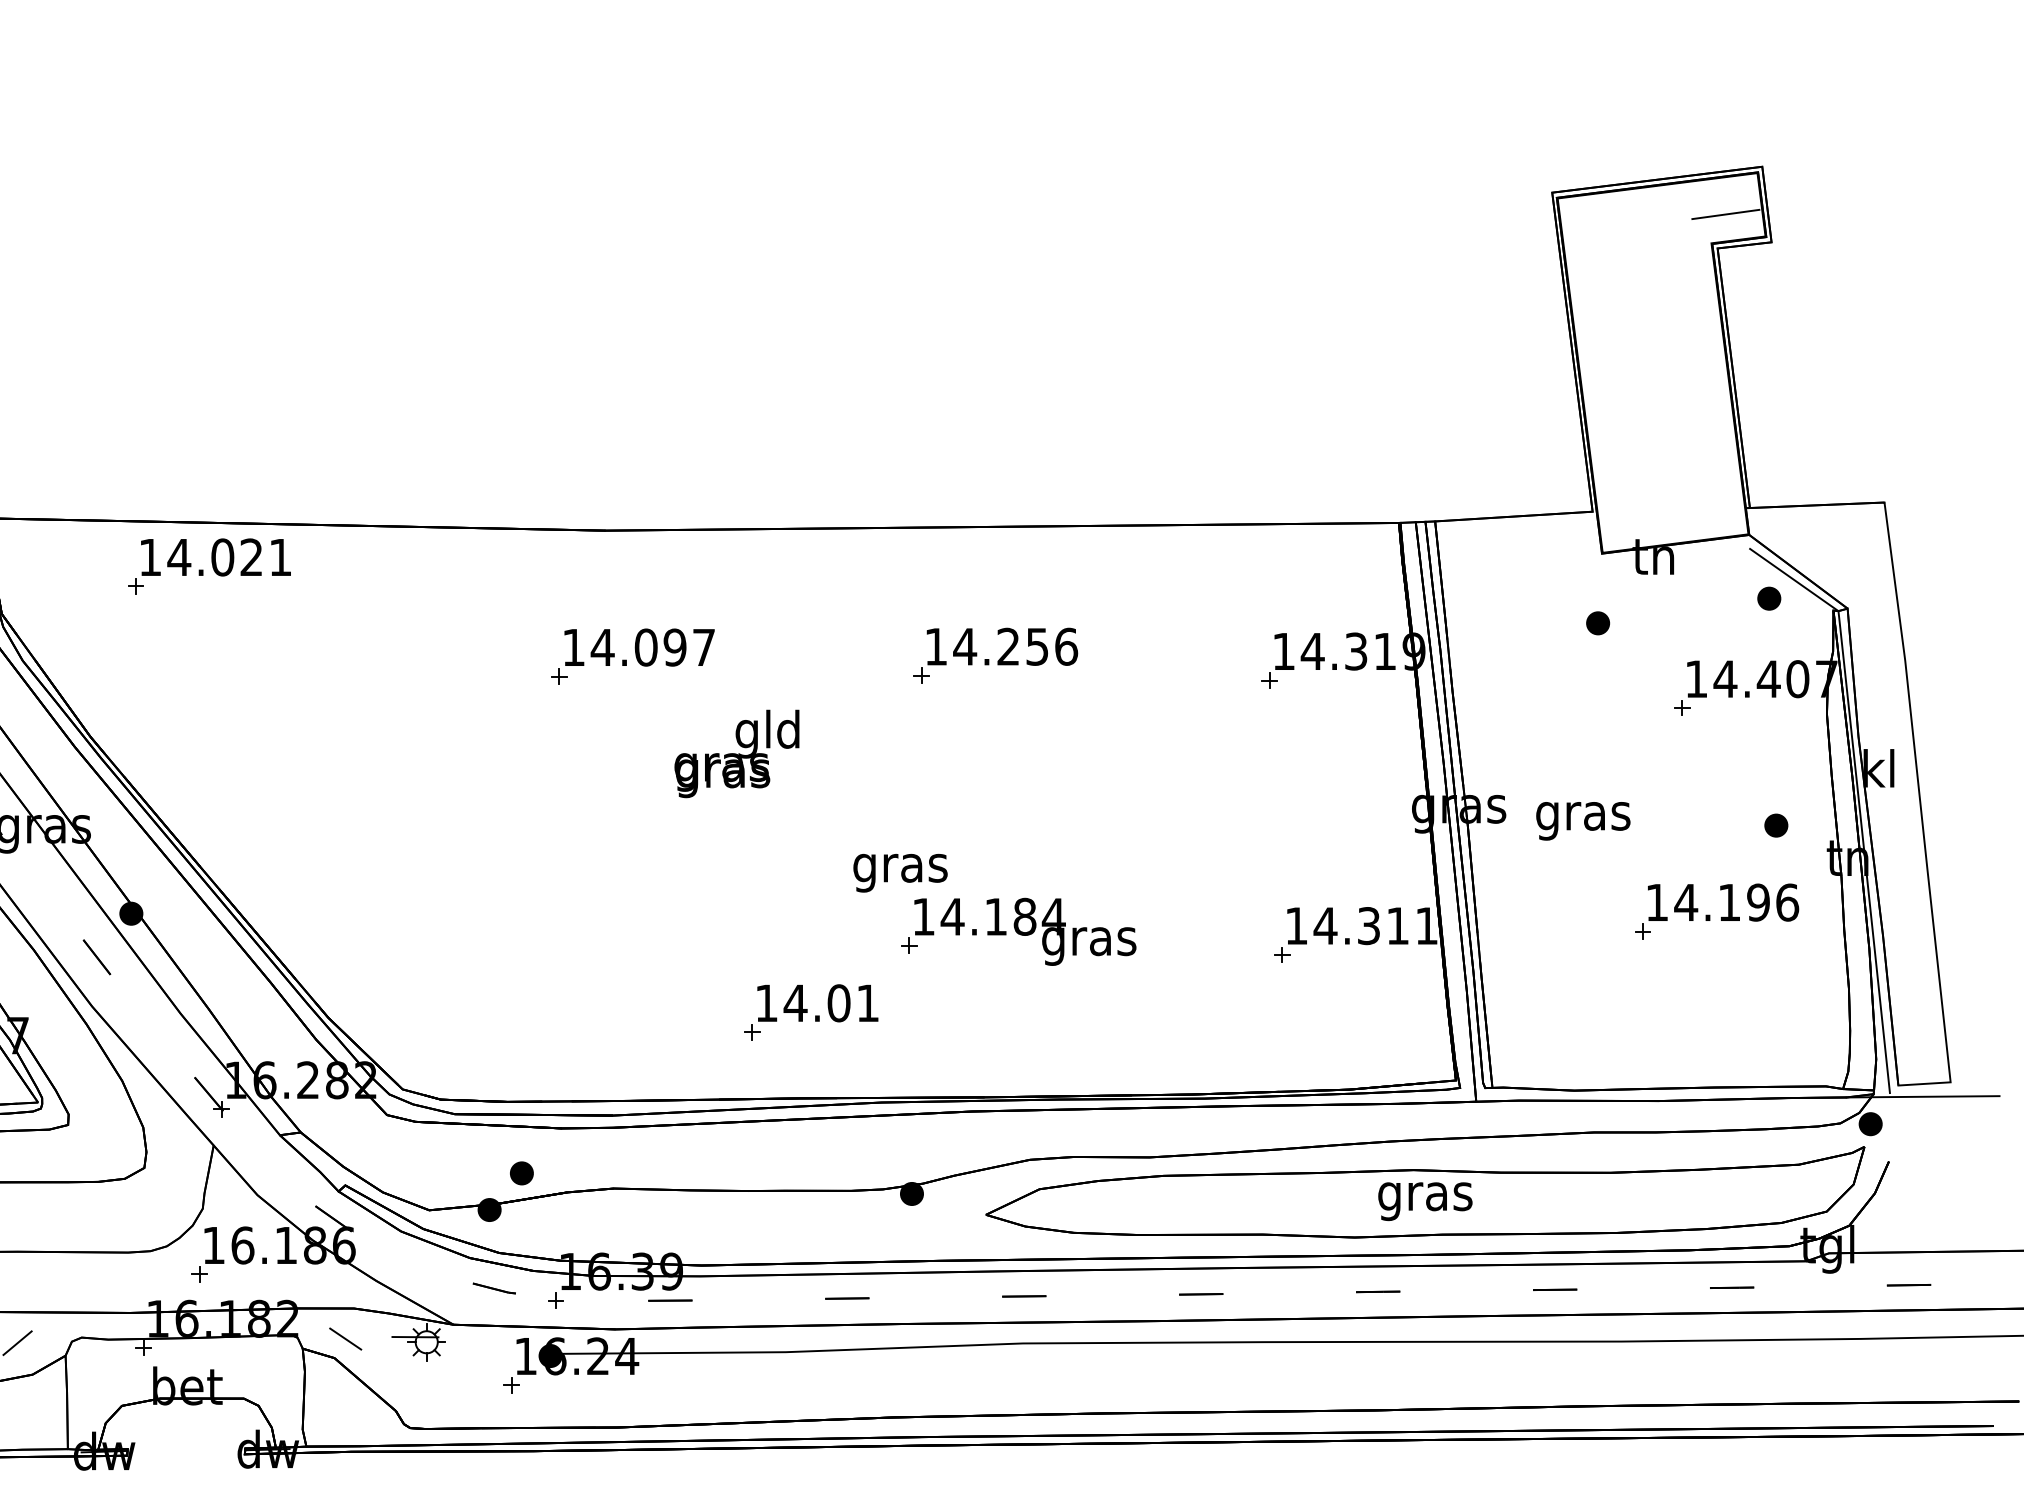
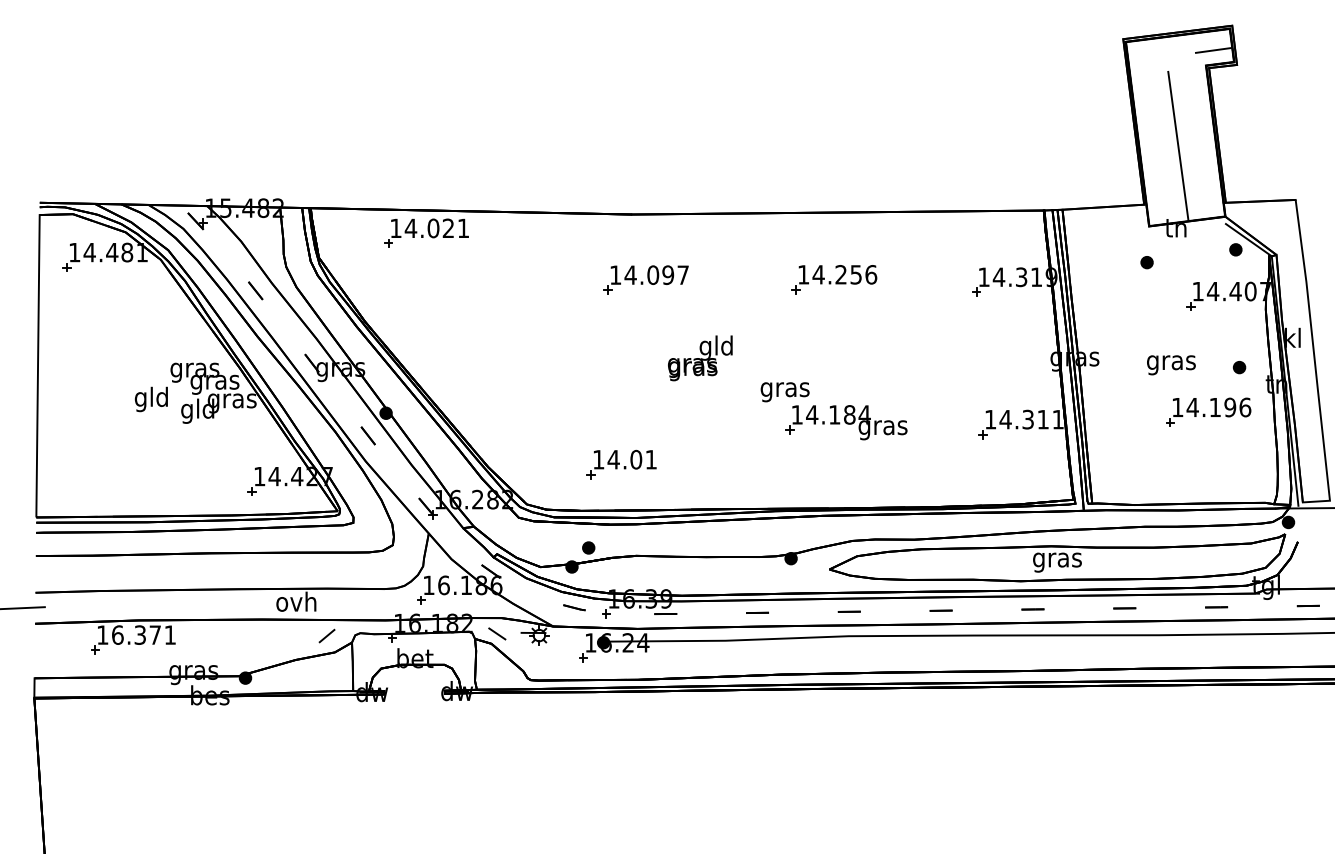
line: (1658, 397) -> (1178, 145), added
text: (737, 754) -> (700, 358), moved
text: (1583, 821) -> (1171, 365), moved
part: (810, 1012) -> (621, 464), moved

